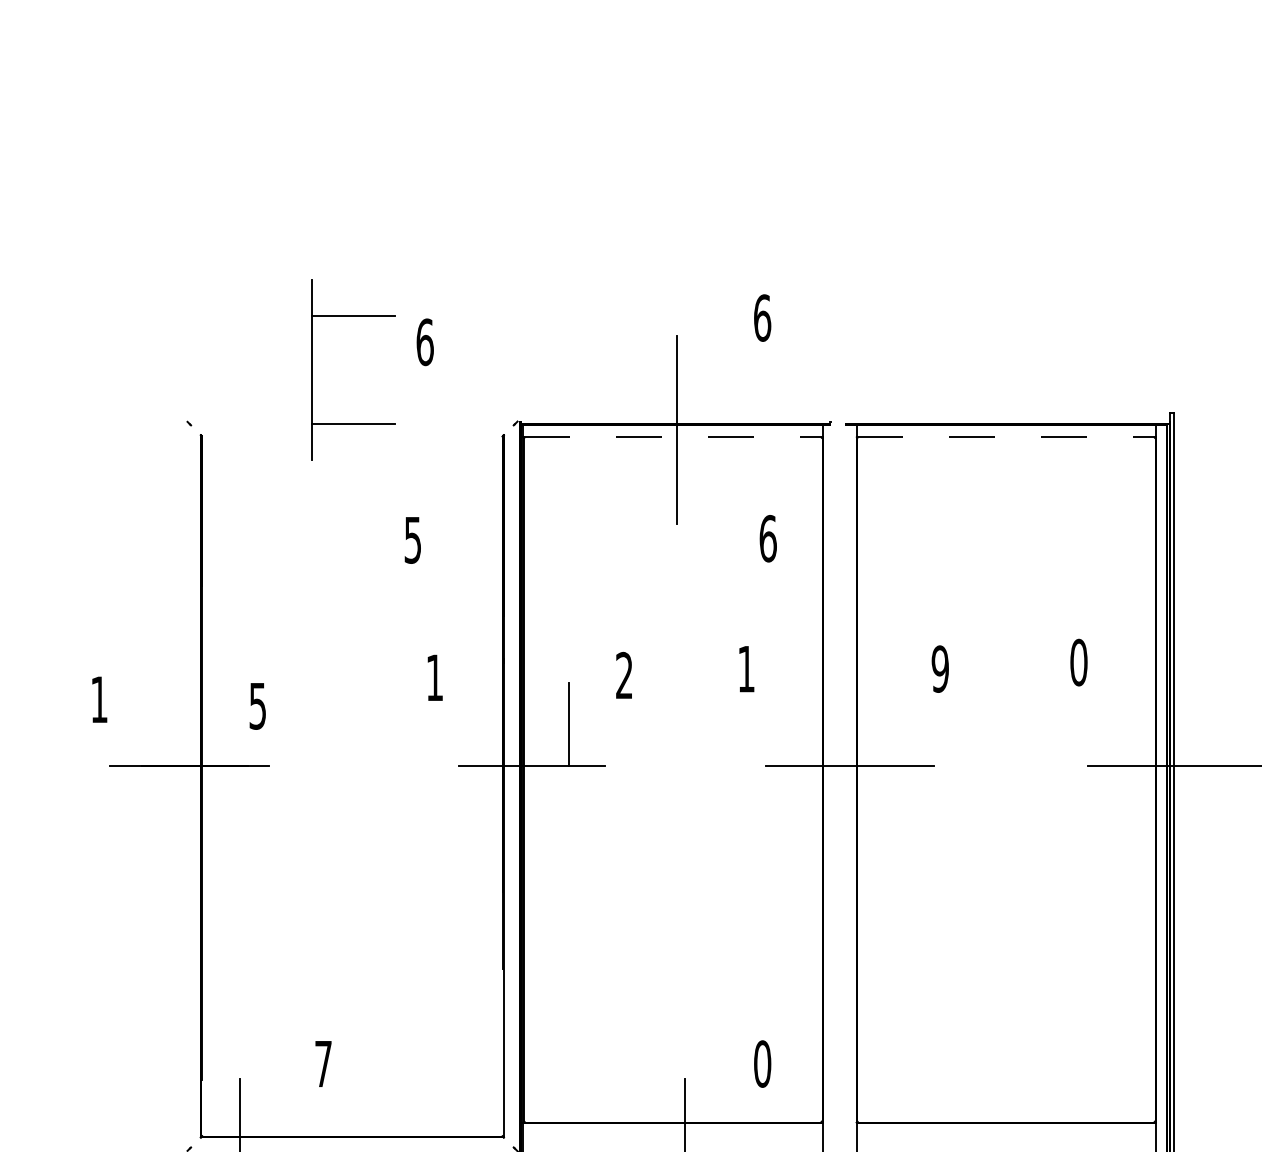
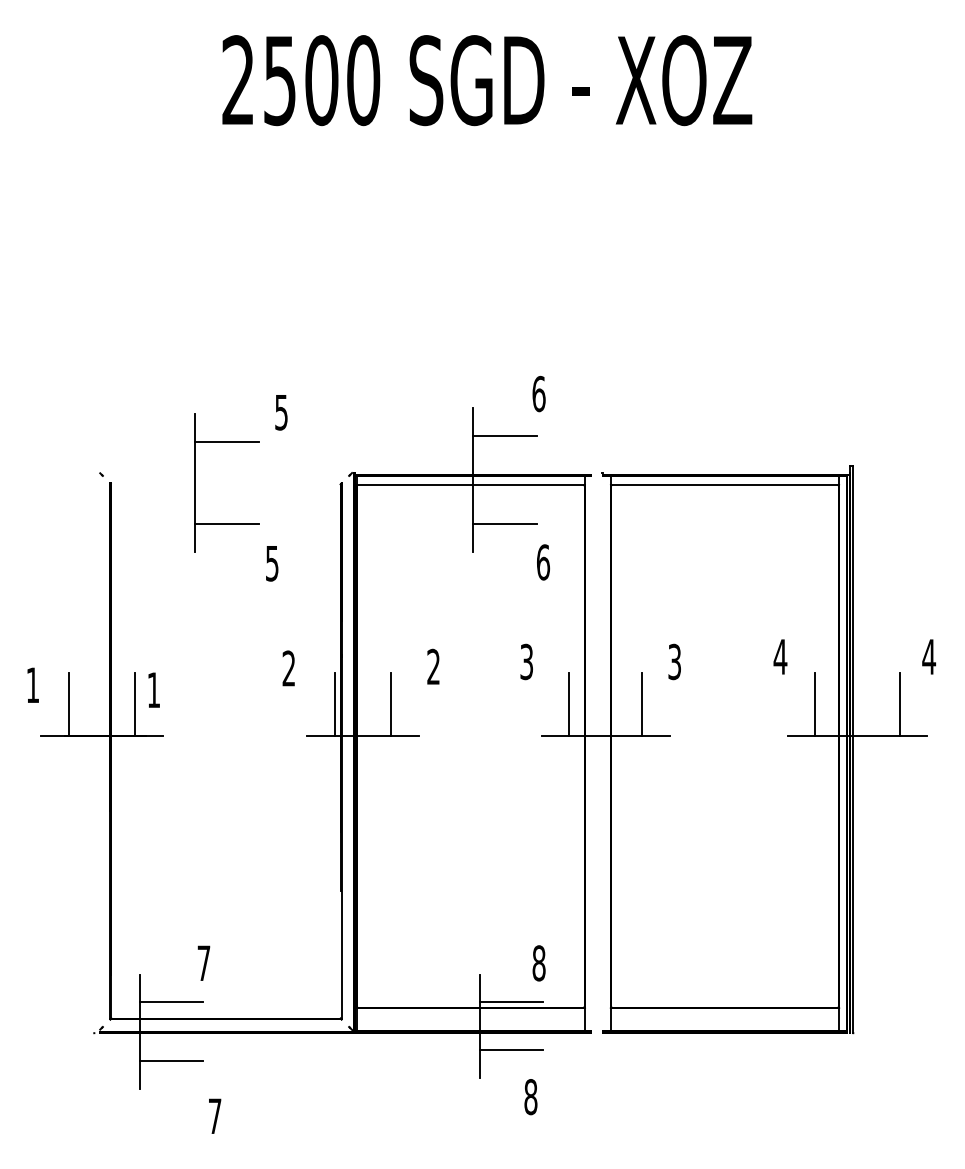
text: (425, 342) -> (281, 412), 6 -> 5
part: (312, 369) -> (195, 482), moved
line: (717, 372) -> (504, 435), added
line: (674, 436) -> (471, 484), dashed -> solid
line: (1006, 436) -> (725, 484), dashed -> solid
line: (717, 487) -> (504, 523), added
text: (1078, 661) -> (780, 656), 0 -> 4
text: (746, 668) -> (526, 661), 1 -> 3
text: (940, 668) -> (674, 661), 9 -> 3
text: (434, 677) -> (288, 668), 1 -> 2
text: (257, 706) -> (153, 690), 5 -> 1
line: (145, 723) -> (68, 703), added
line: (232, 723) -> (134, 703), added
line: (494, 723) -> (334, 703), added
line: (802, 723) -> (569, 703), added
line: (898, 723) -> (642, 703), added
line: (1124, 723) -> (815, 703), added
line: (1234, 723) -> (899, 703), added
text: (761, 1064) -> (538, 963), 0 -> 8
line: (280, 1115) -> (171, 1002), added
line: (725, 1115) -> (510, 1002), added

